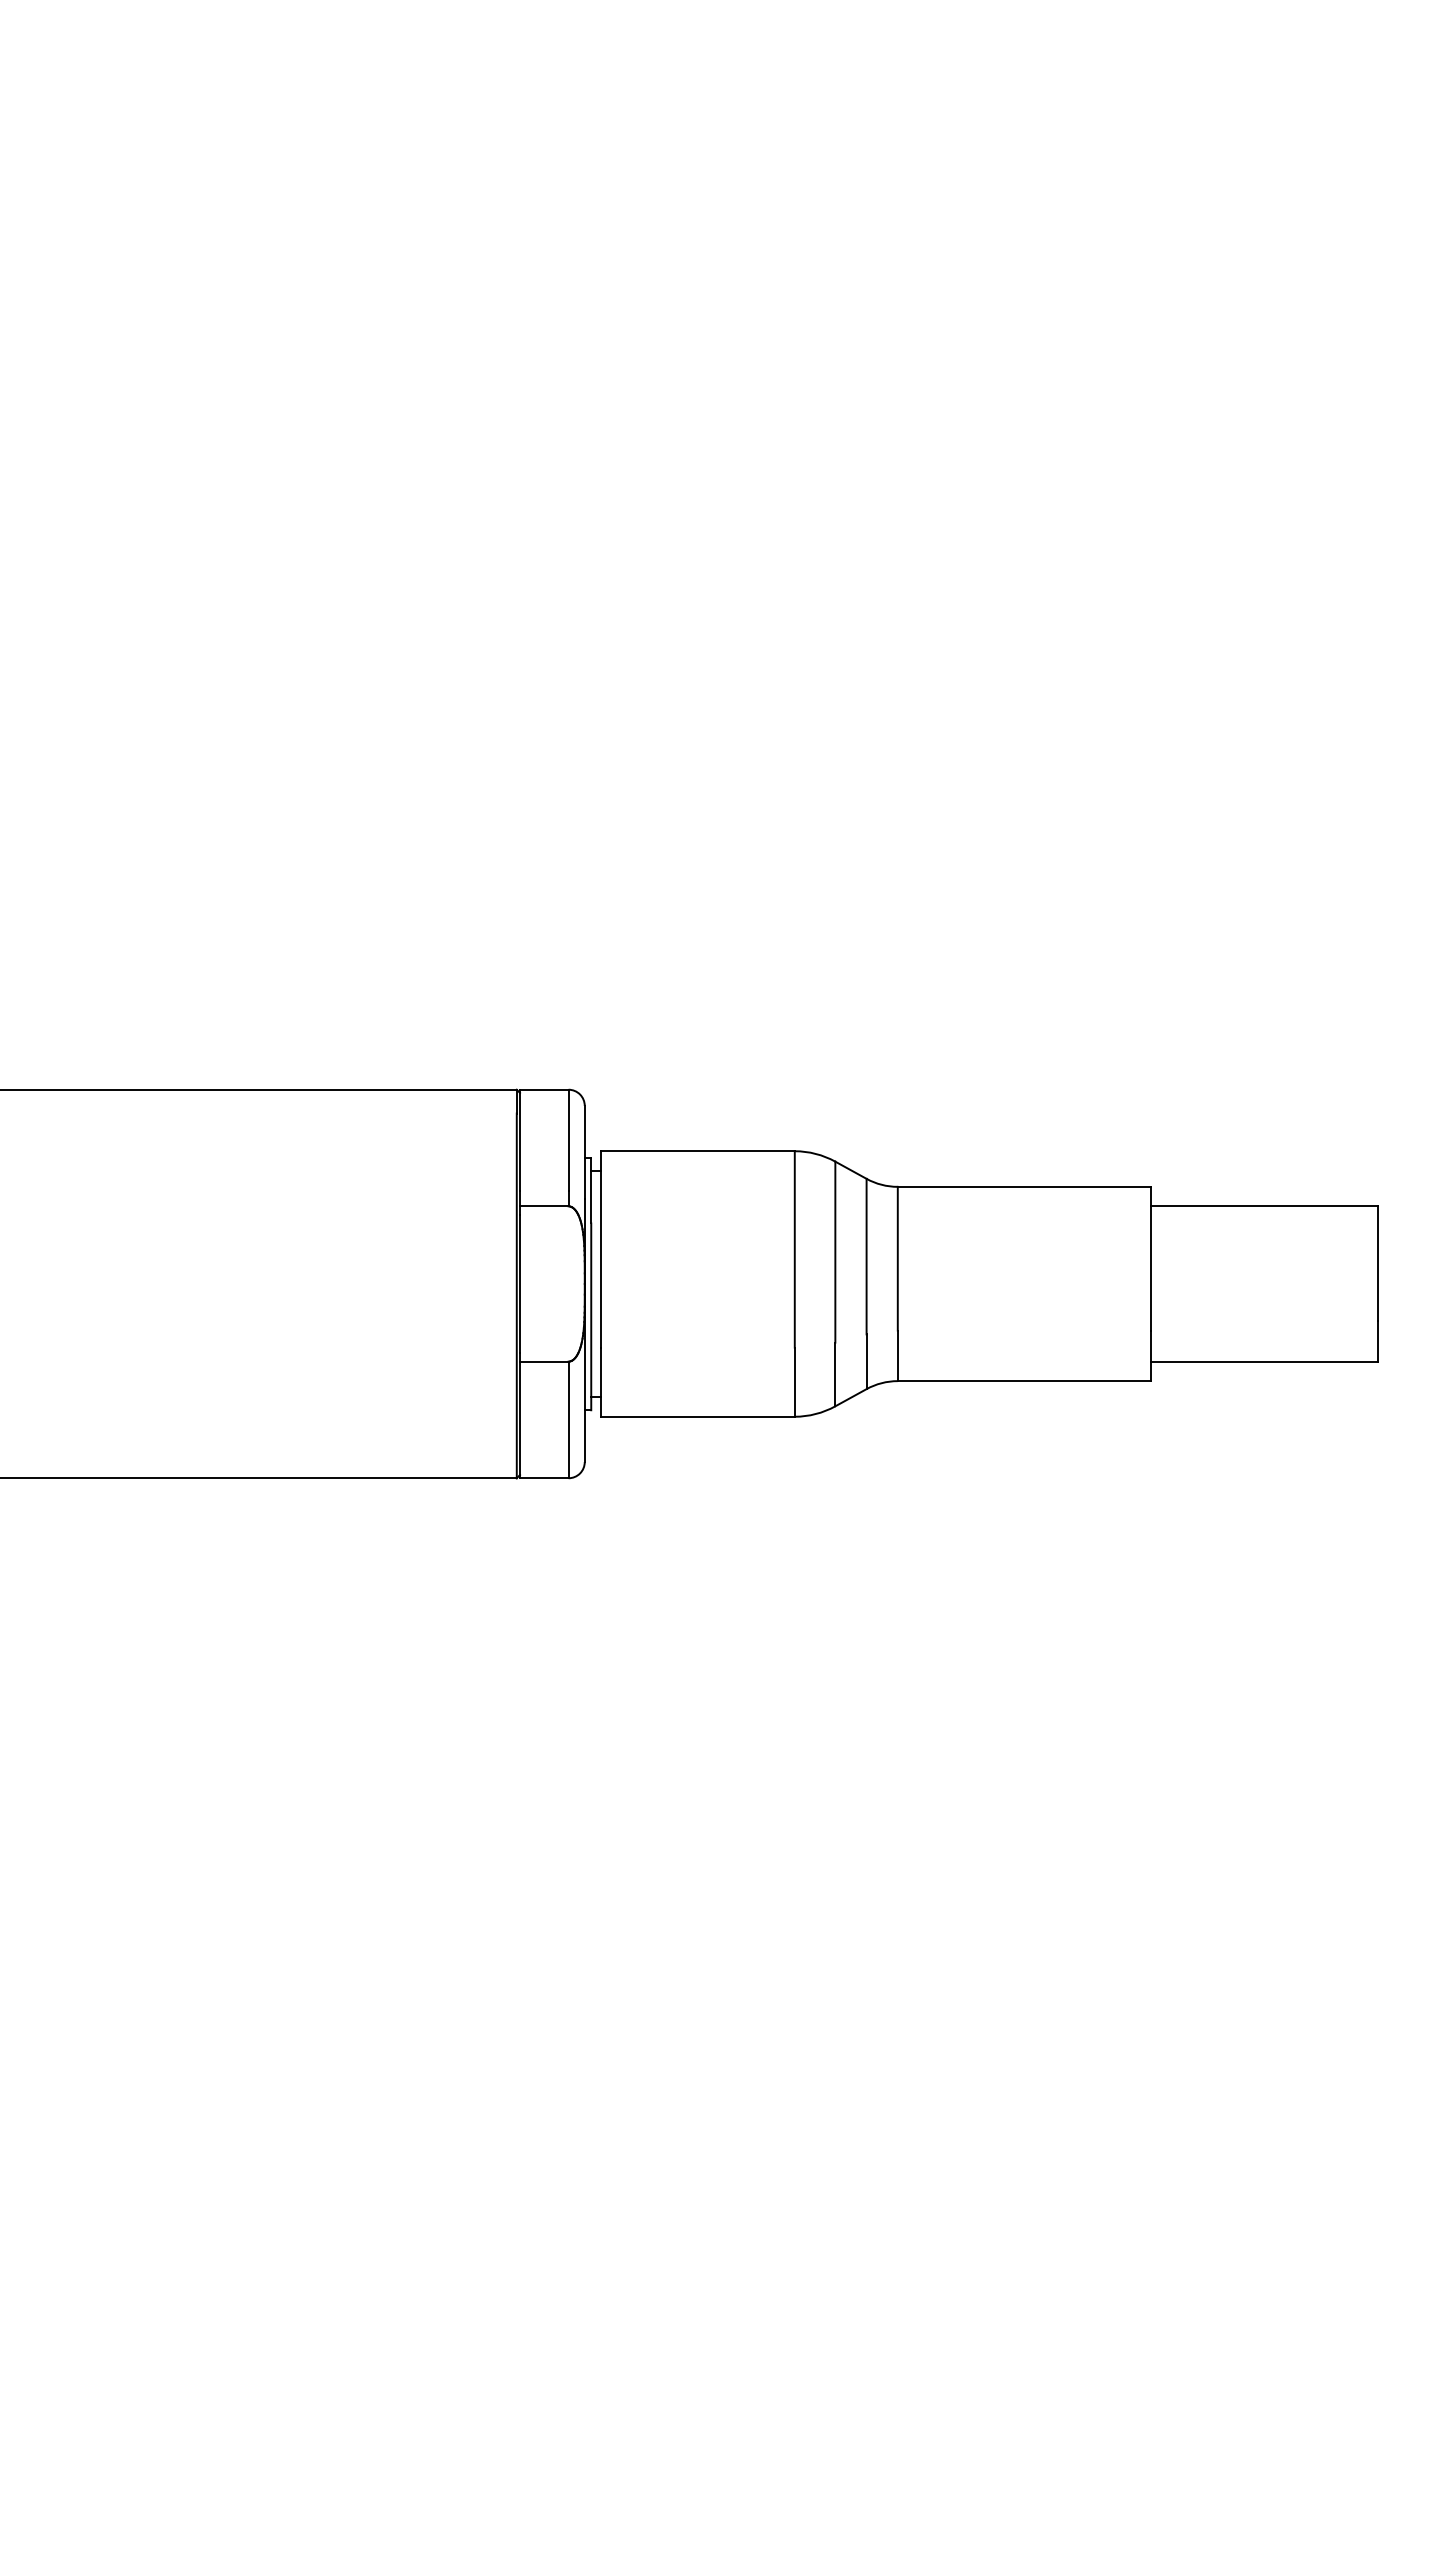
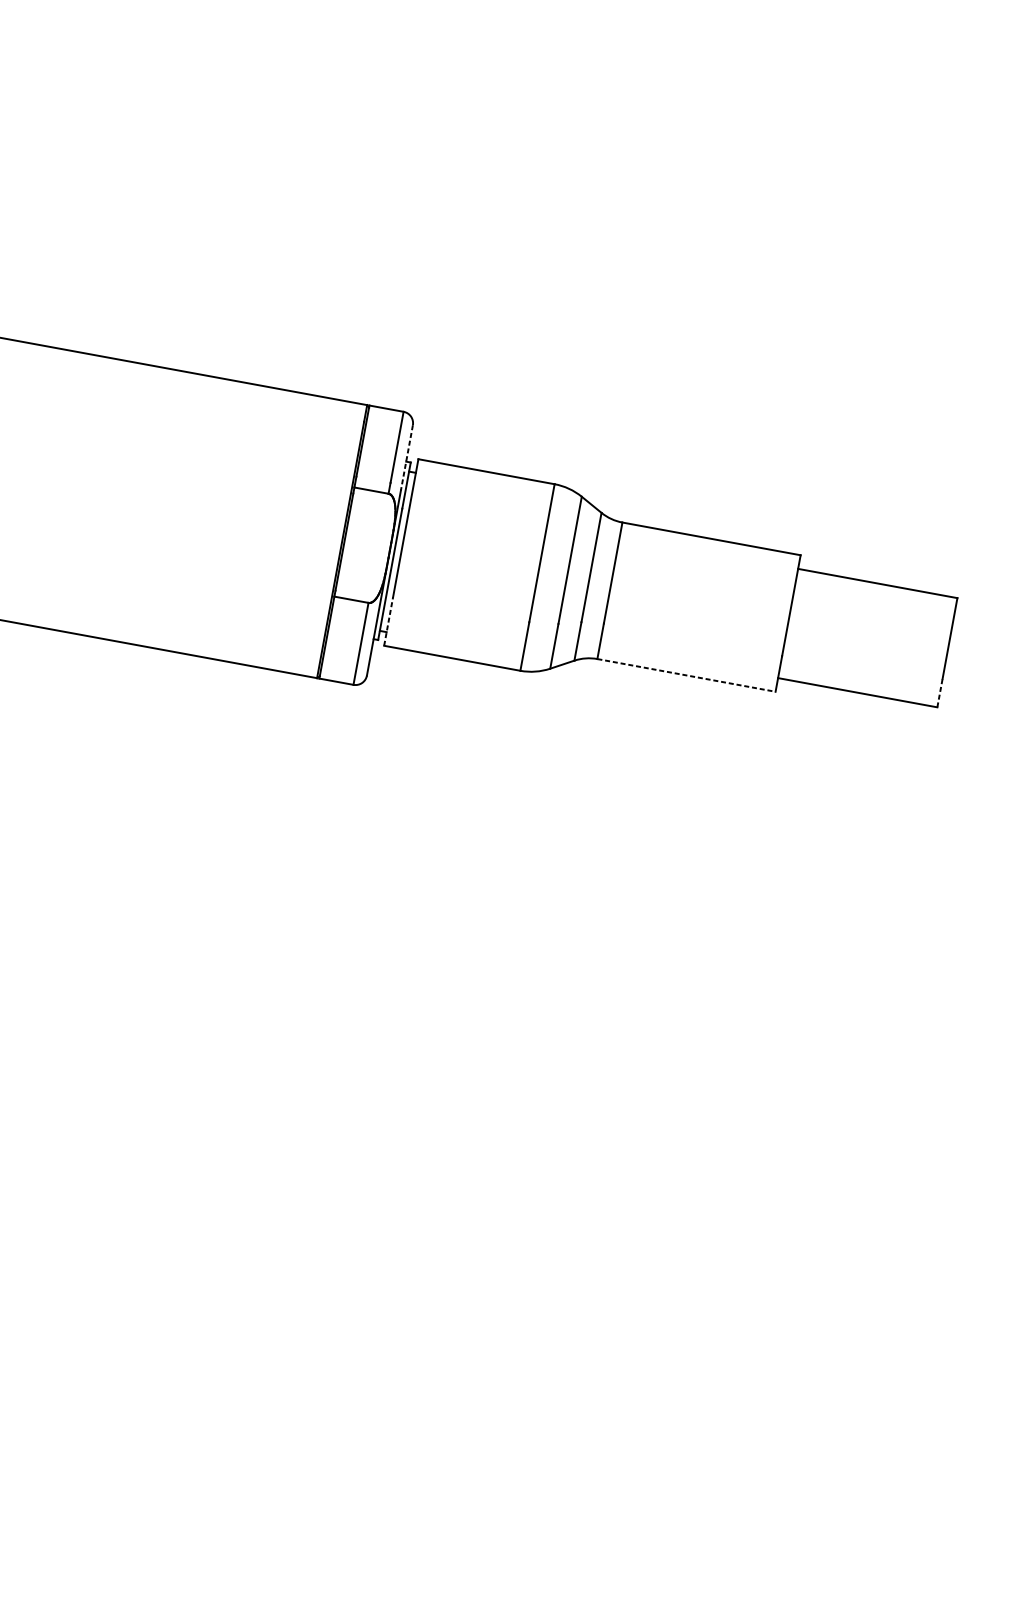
line: (584, 1152) -> (406, 457), solid -> dashed
line: (1378, 1340) -> (940, 692), solid -> dashed
line: (1024, 1381) -> (686, 675), solid -> dashed
line: (600, 1382) -> (388, 621), solid -> dashed

